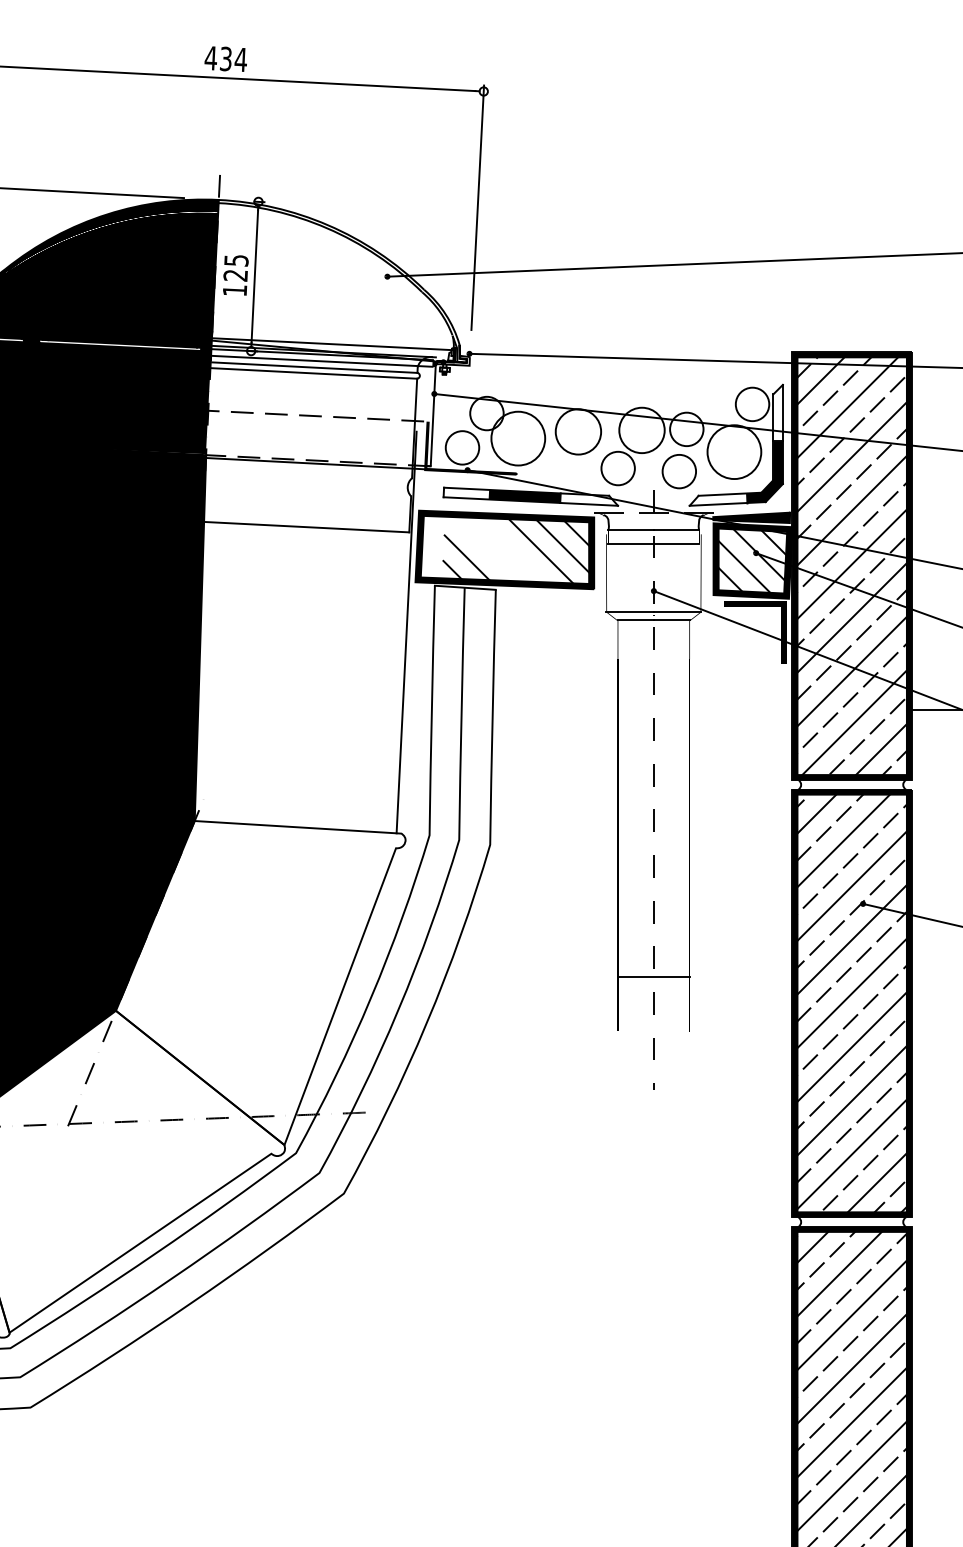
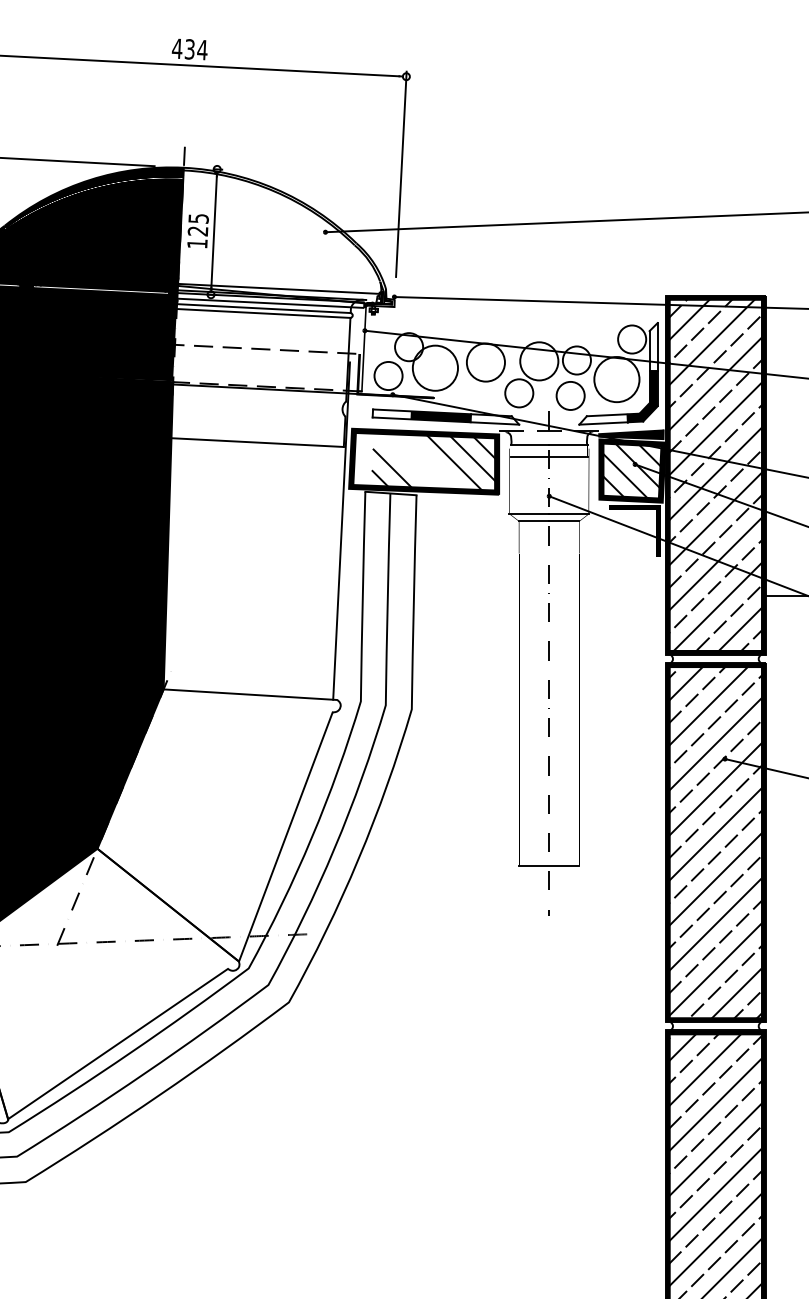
line: (653, 977) -> (548, 866), moved

